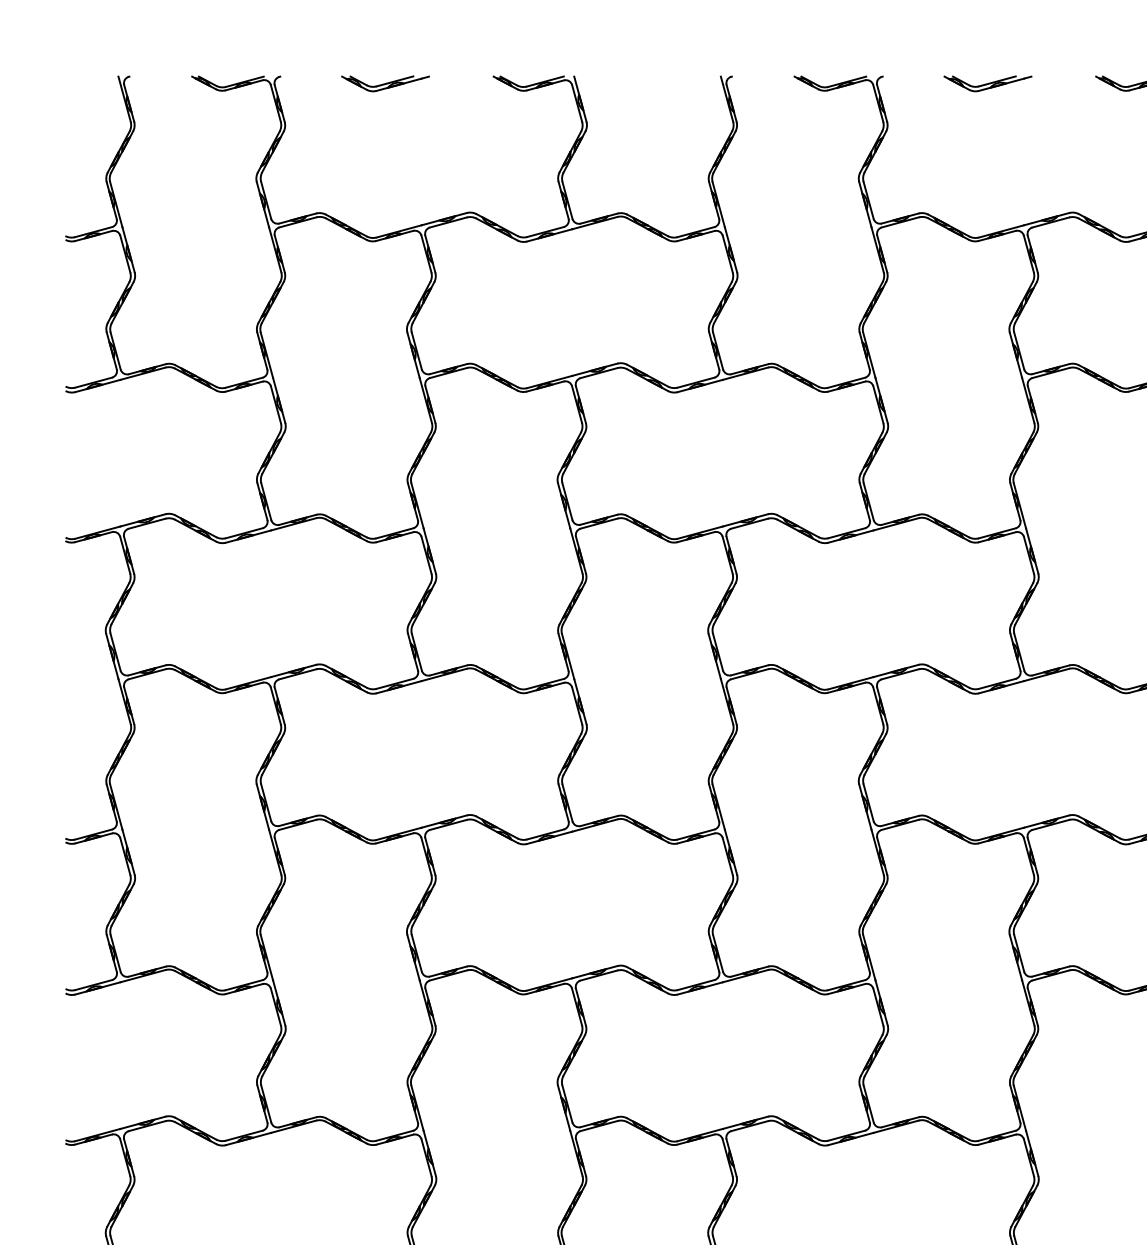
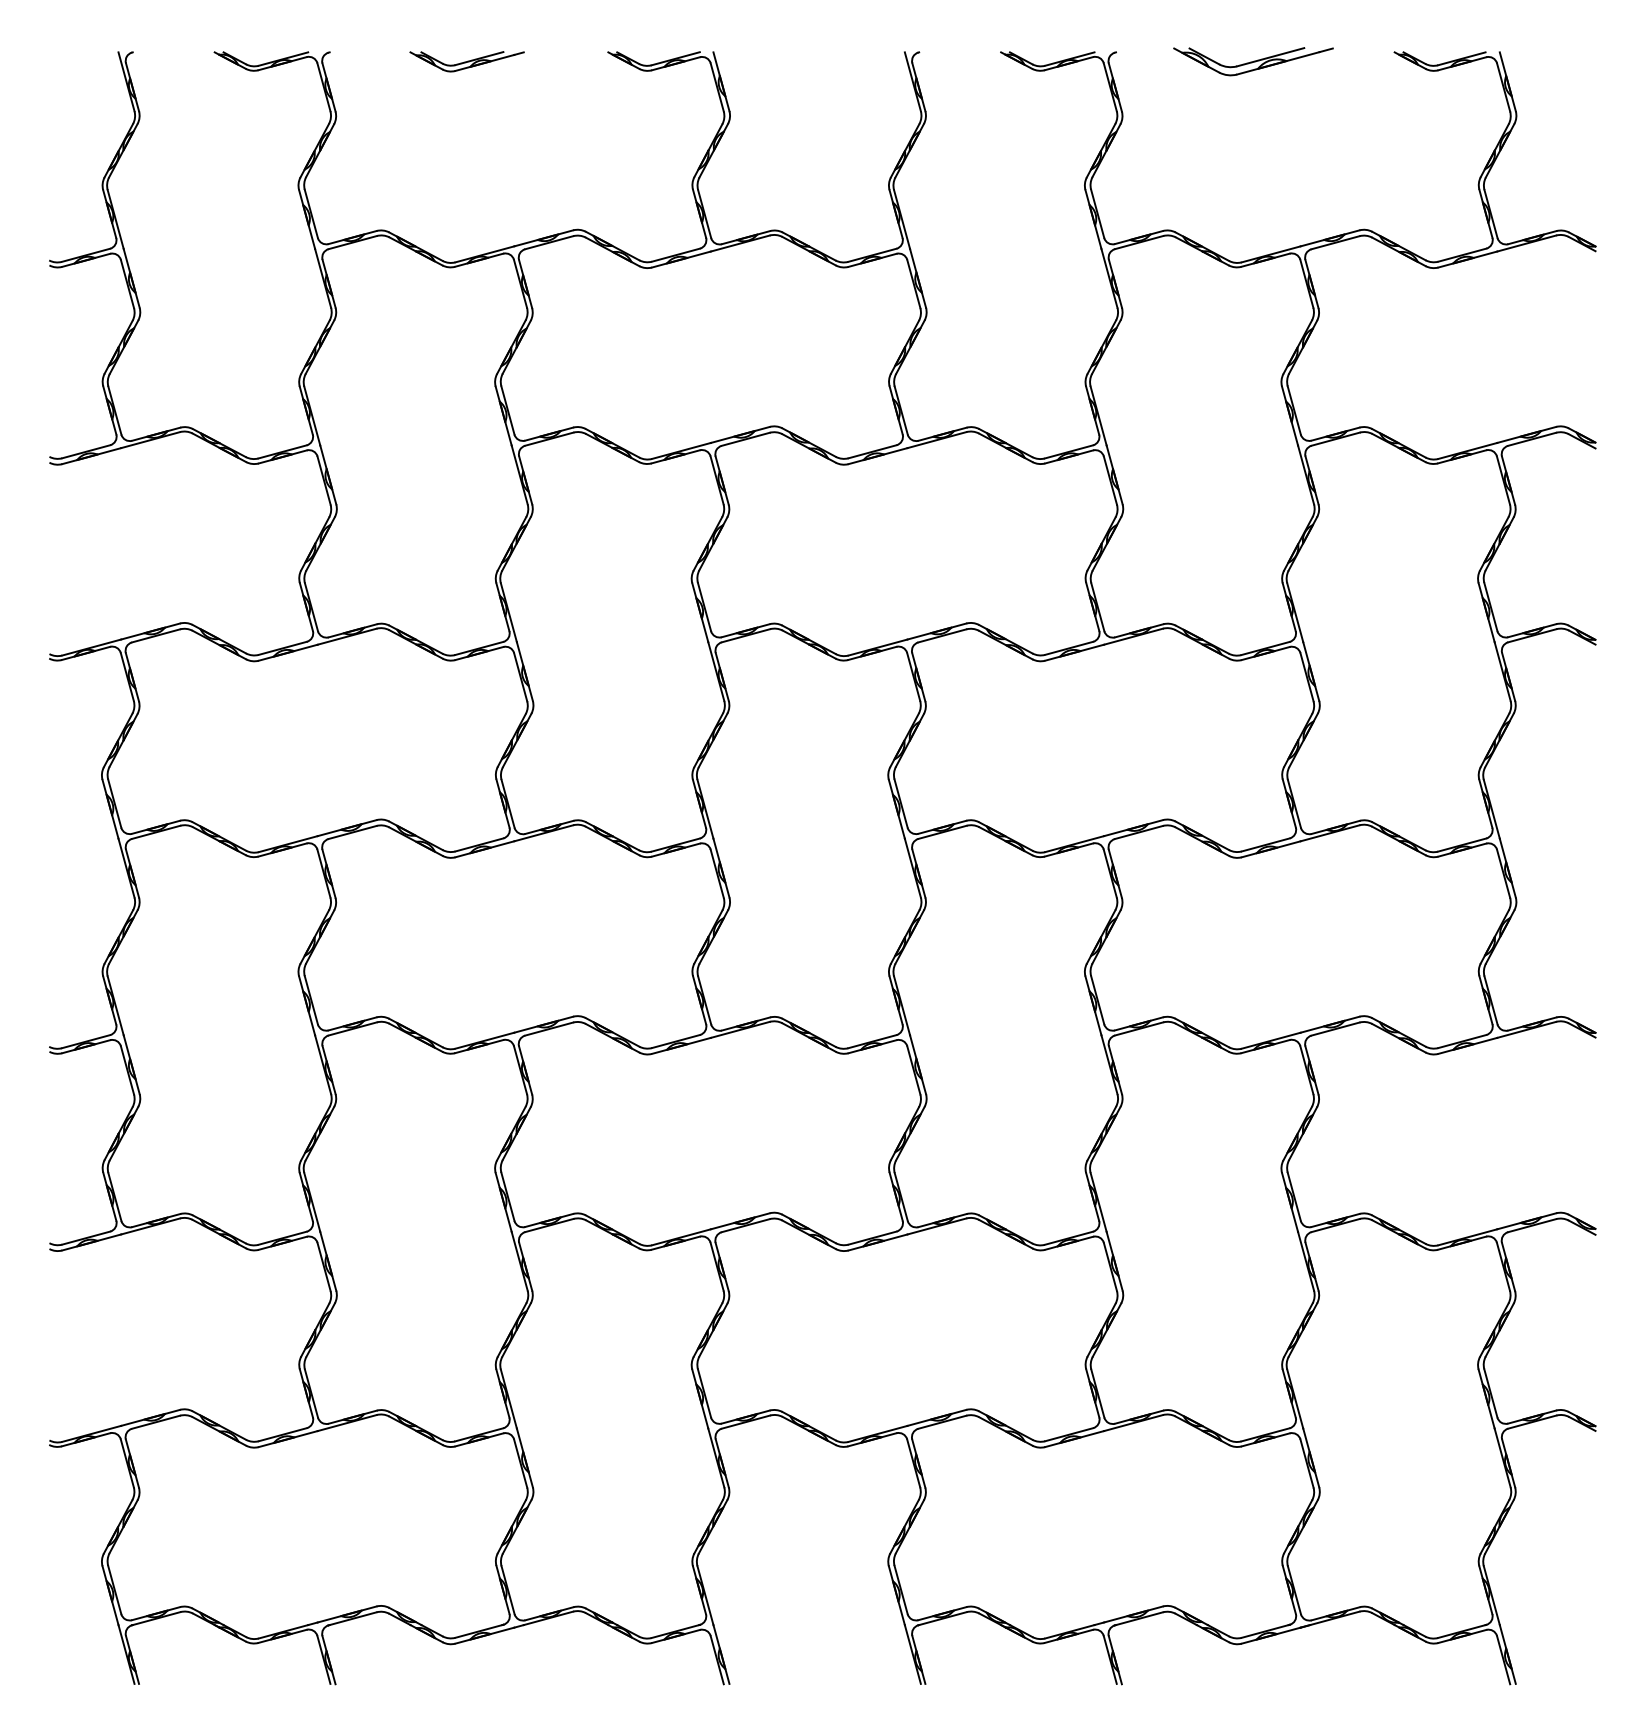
part: (987, 83) -> (1253, 61), size x1.4

